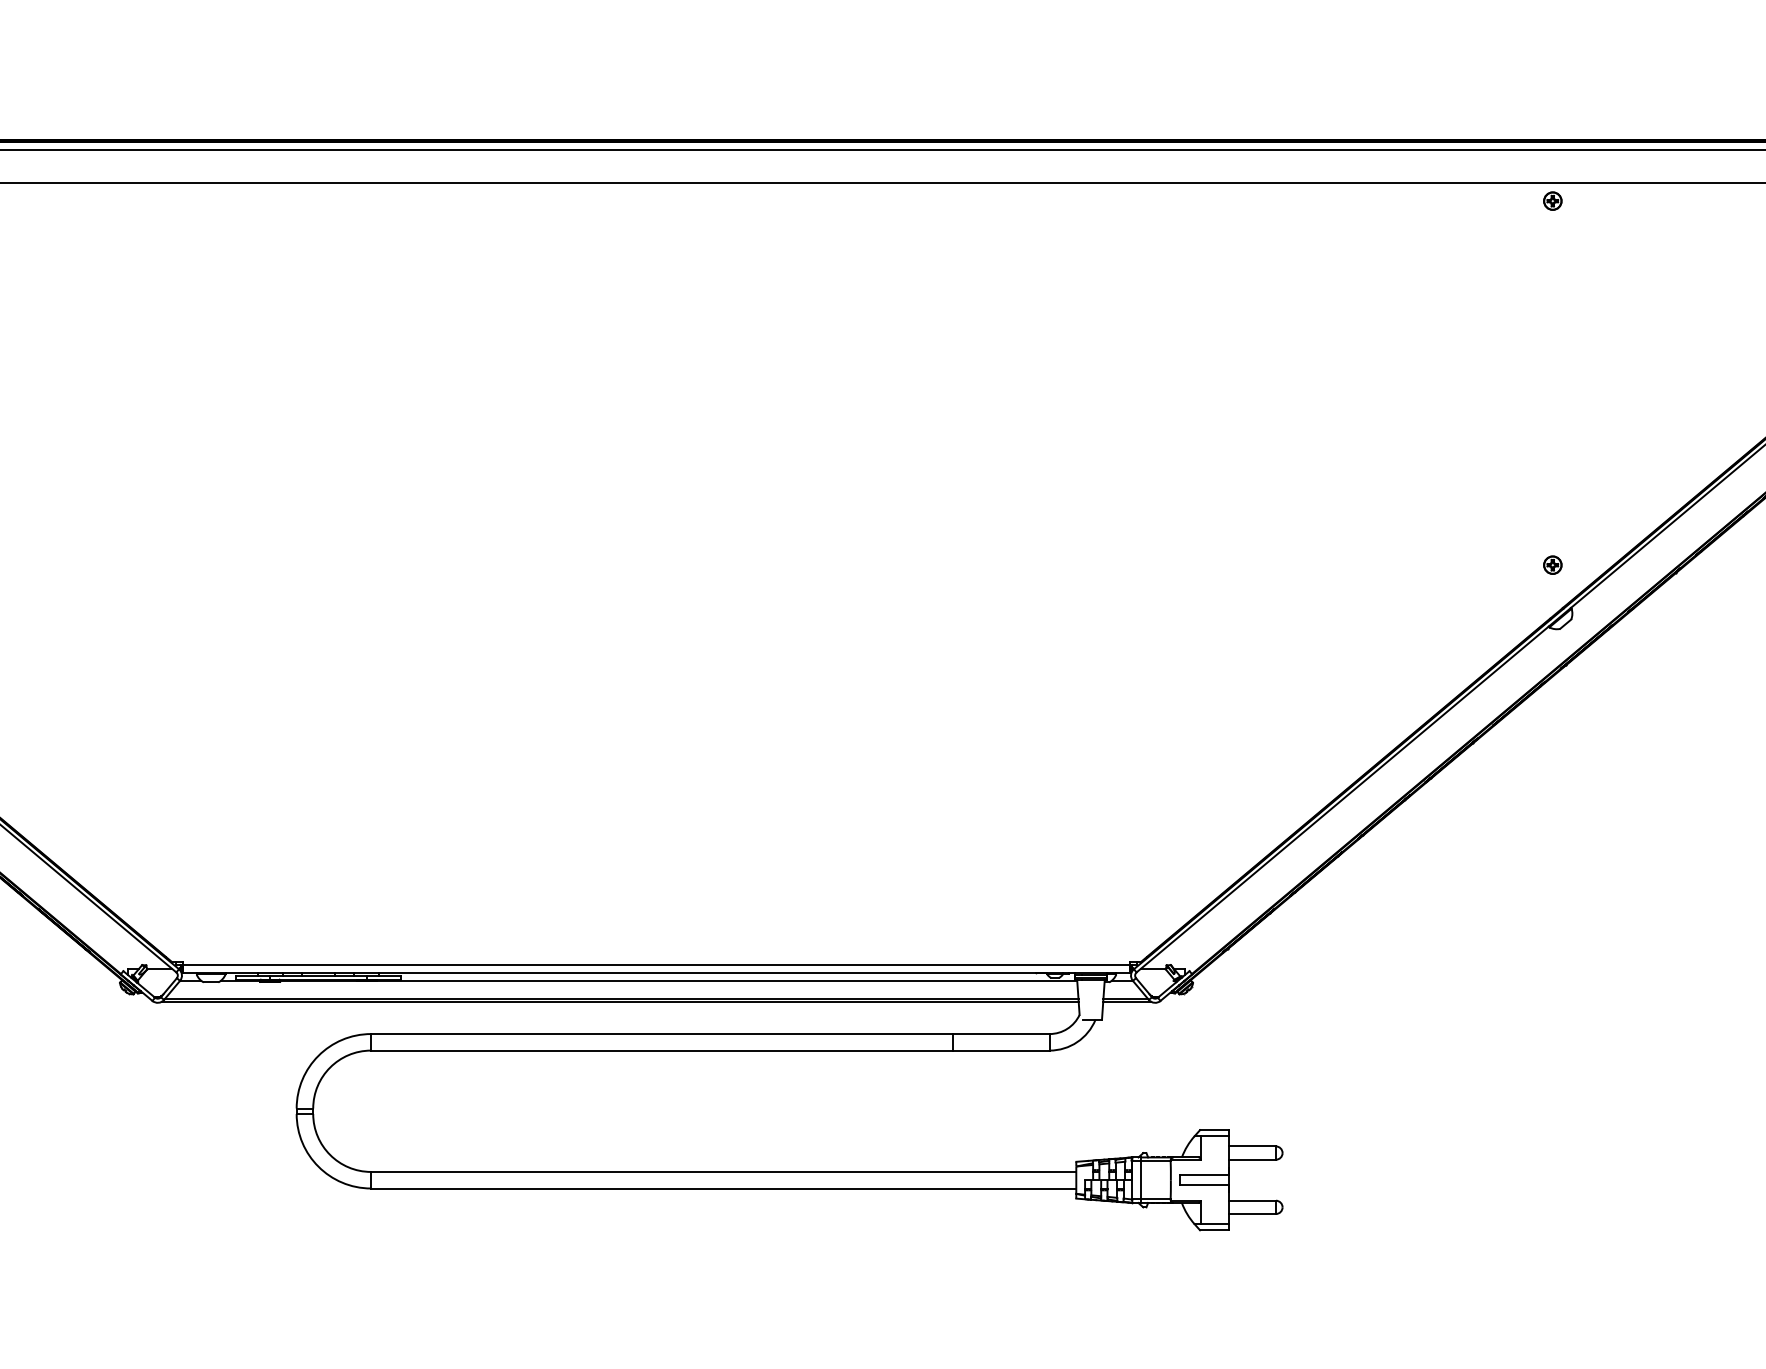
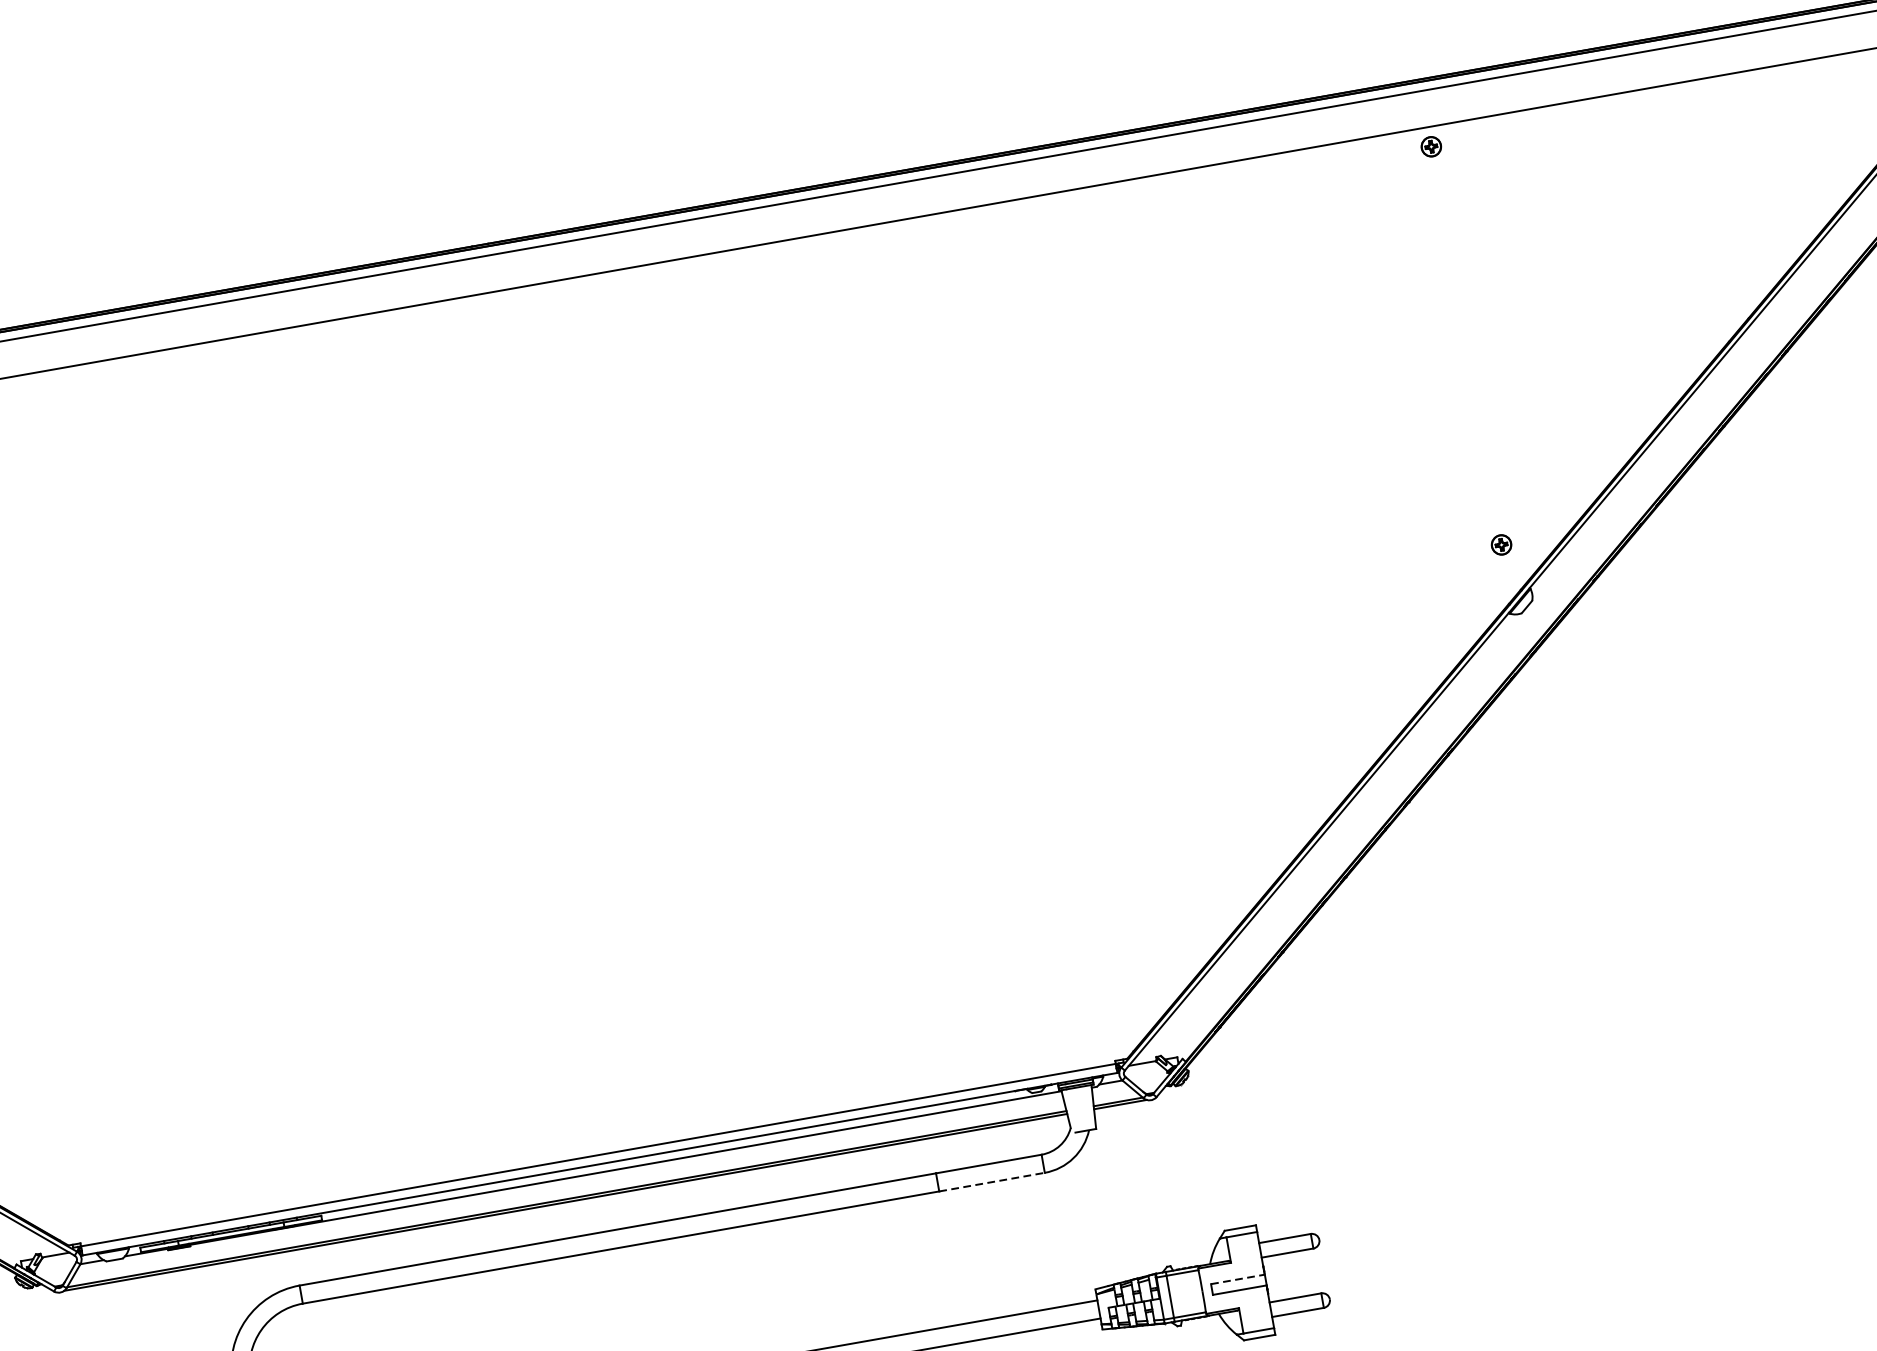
line: (1001, 1050) -> (992, 1182), solid -> dashed
line: (1204, 1175) -> (1238, 1279), solid -> dashed

